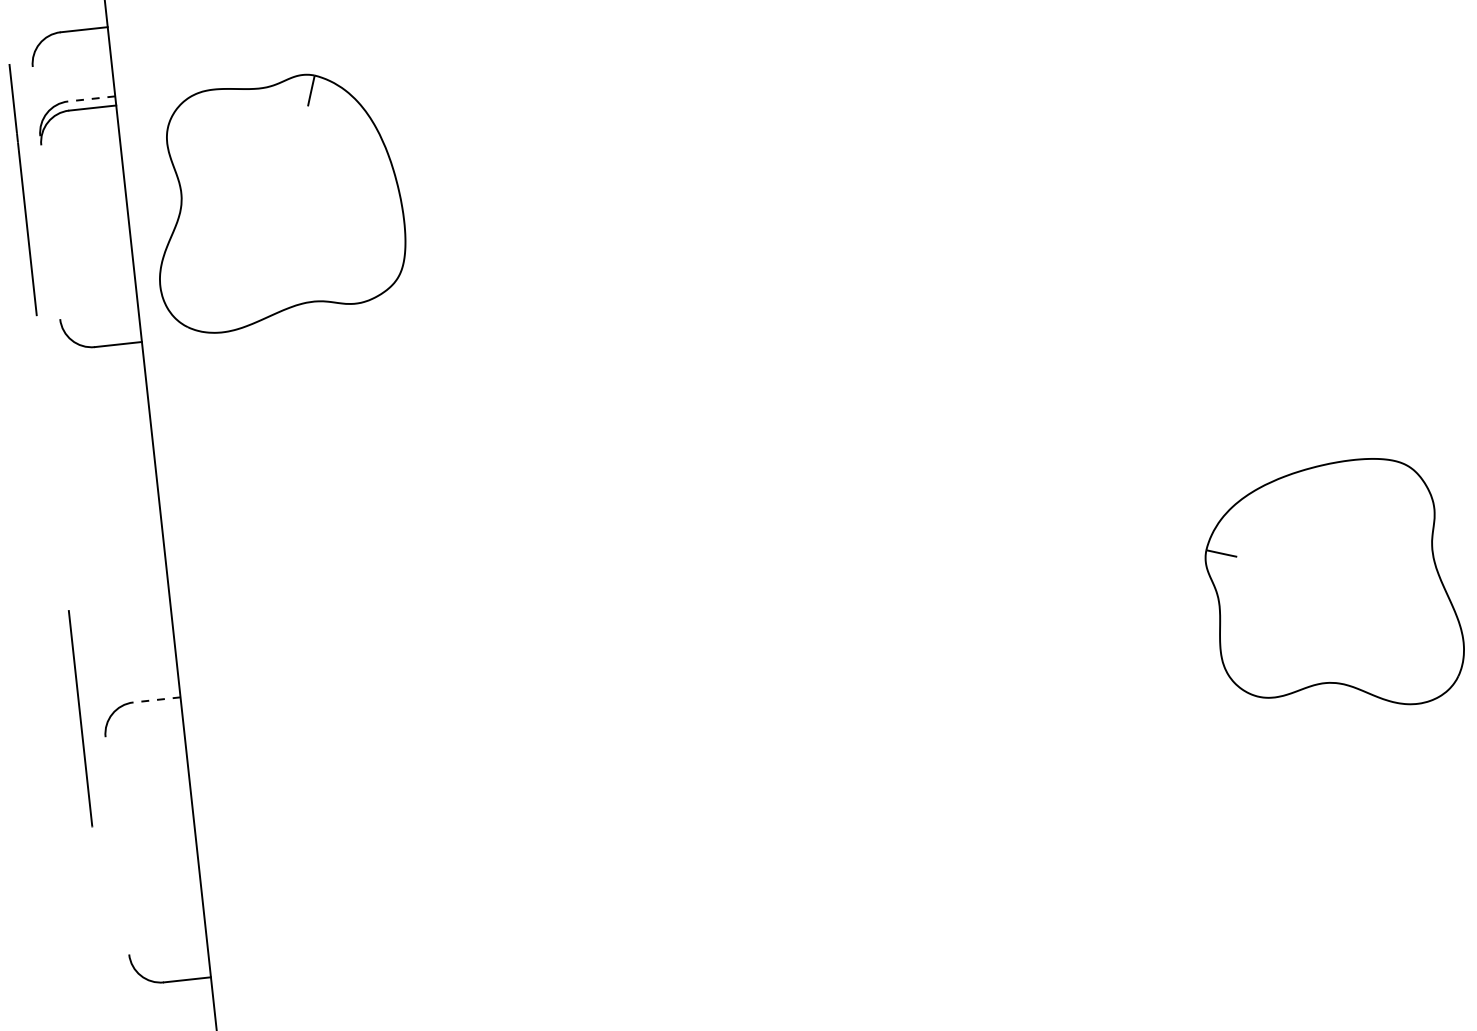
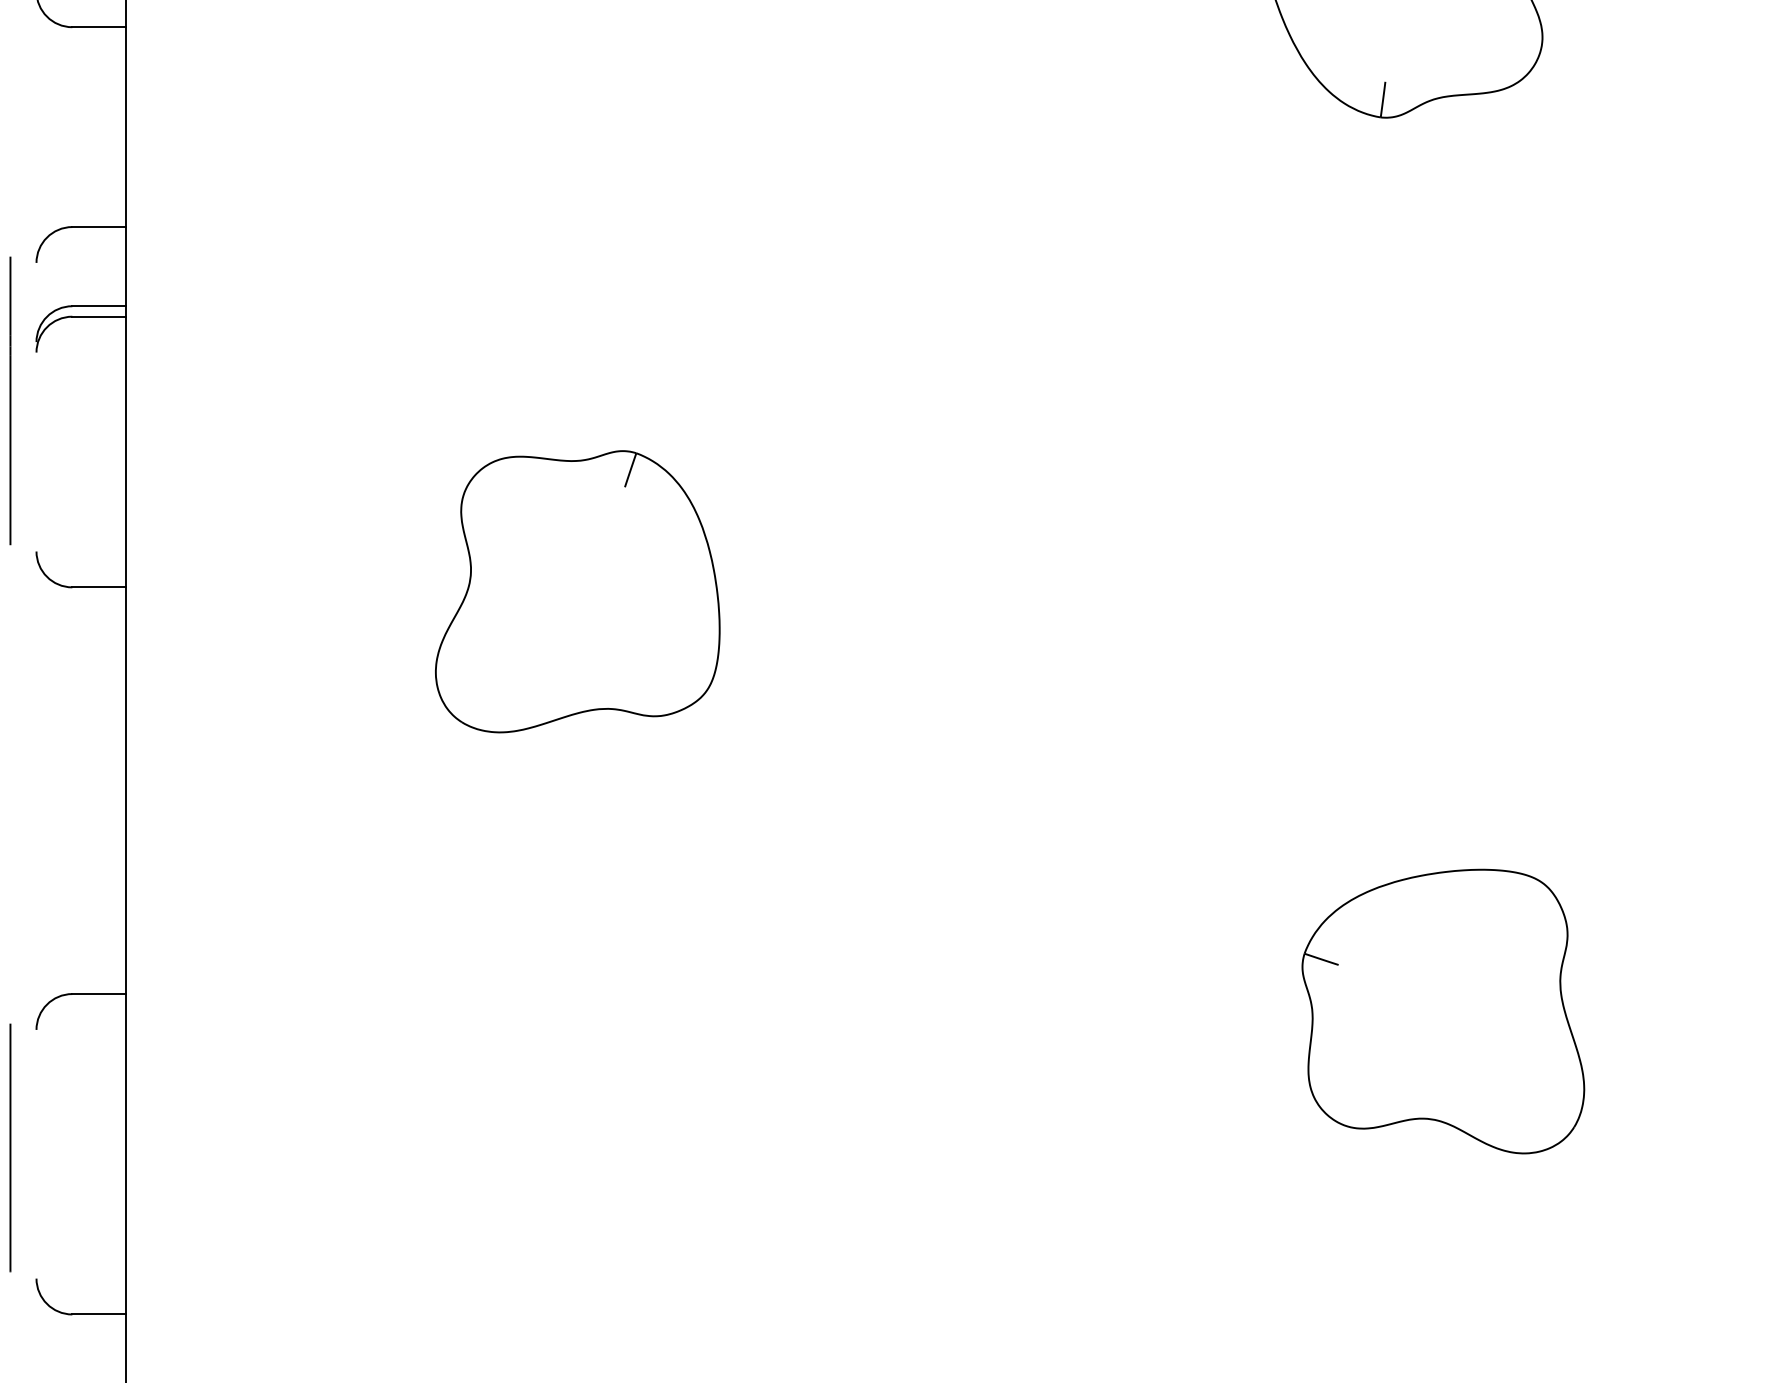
line: (91, 99) -> (99, 306), dashed -> solid
part: (276, 201) -> (577, 591), moved
line: (157, 700) -> (99, 994), dashed -> solid
line: (80, 718) -> (10, 1147), moved

